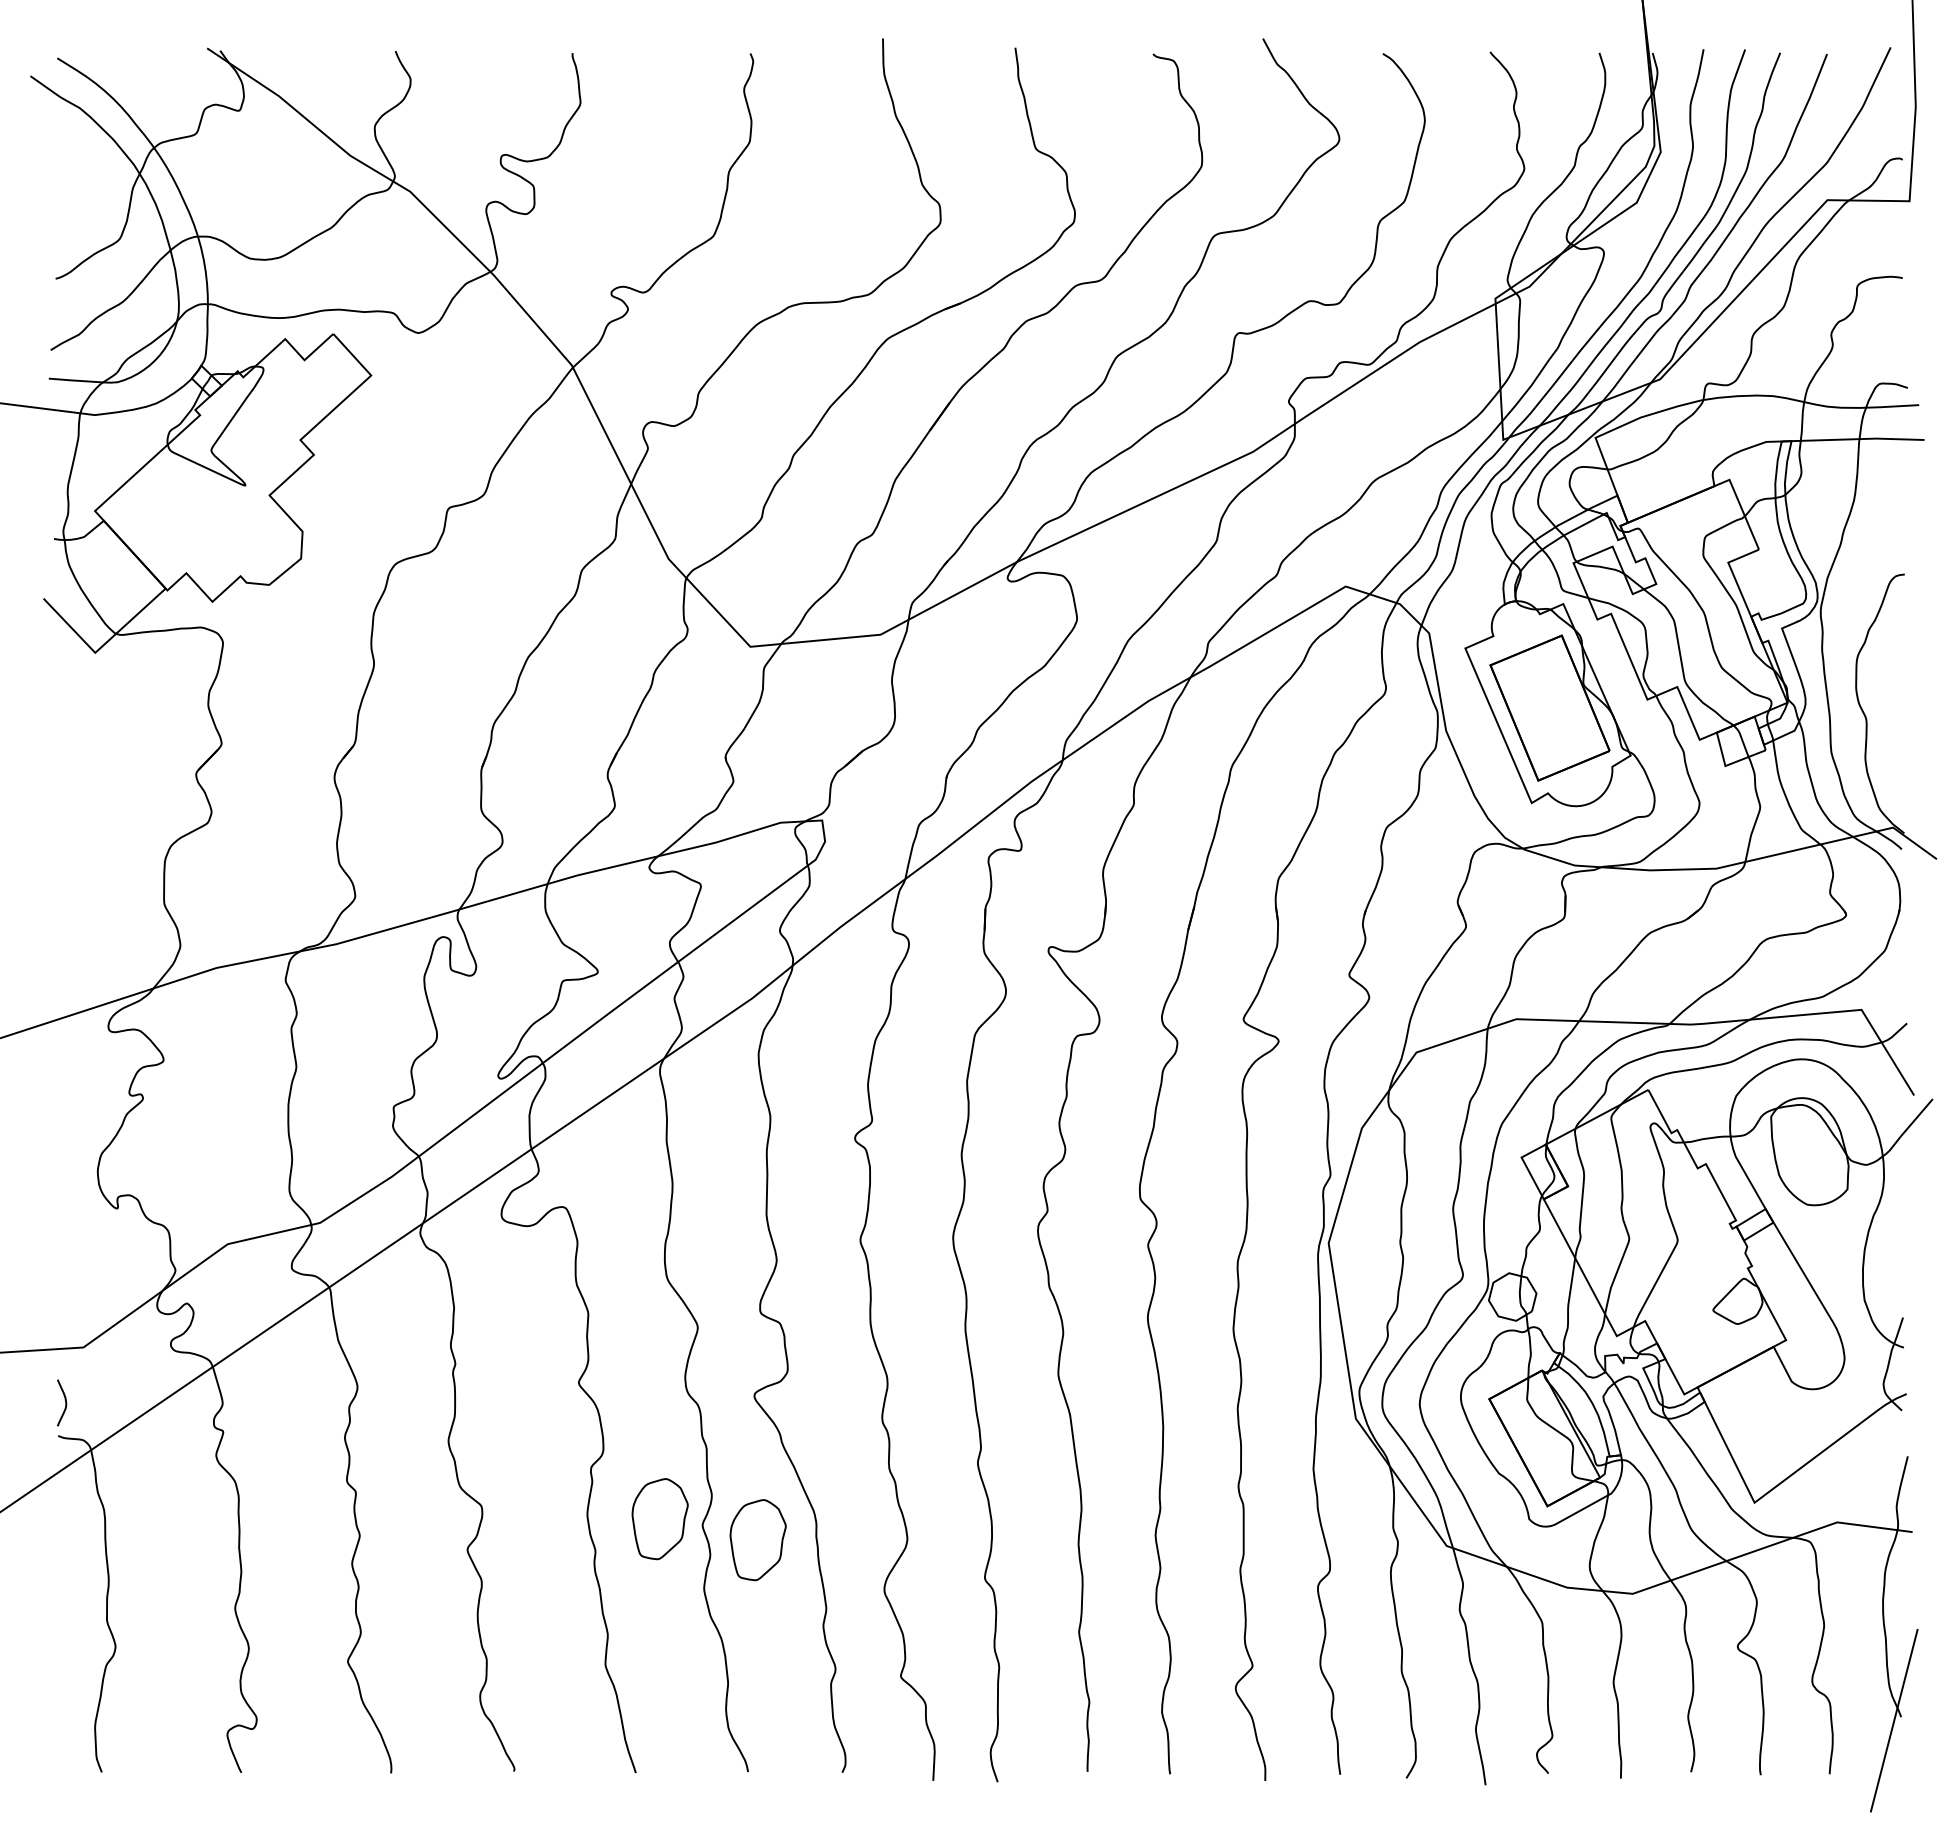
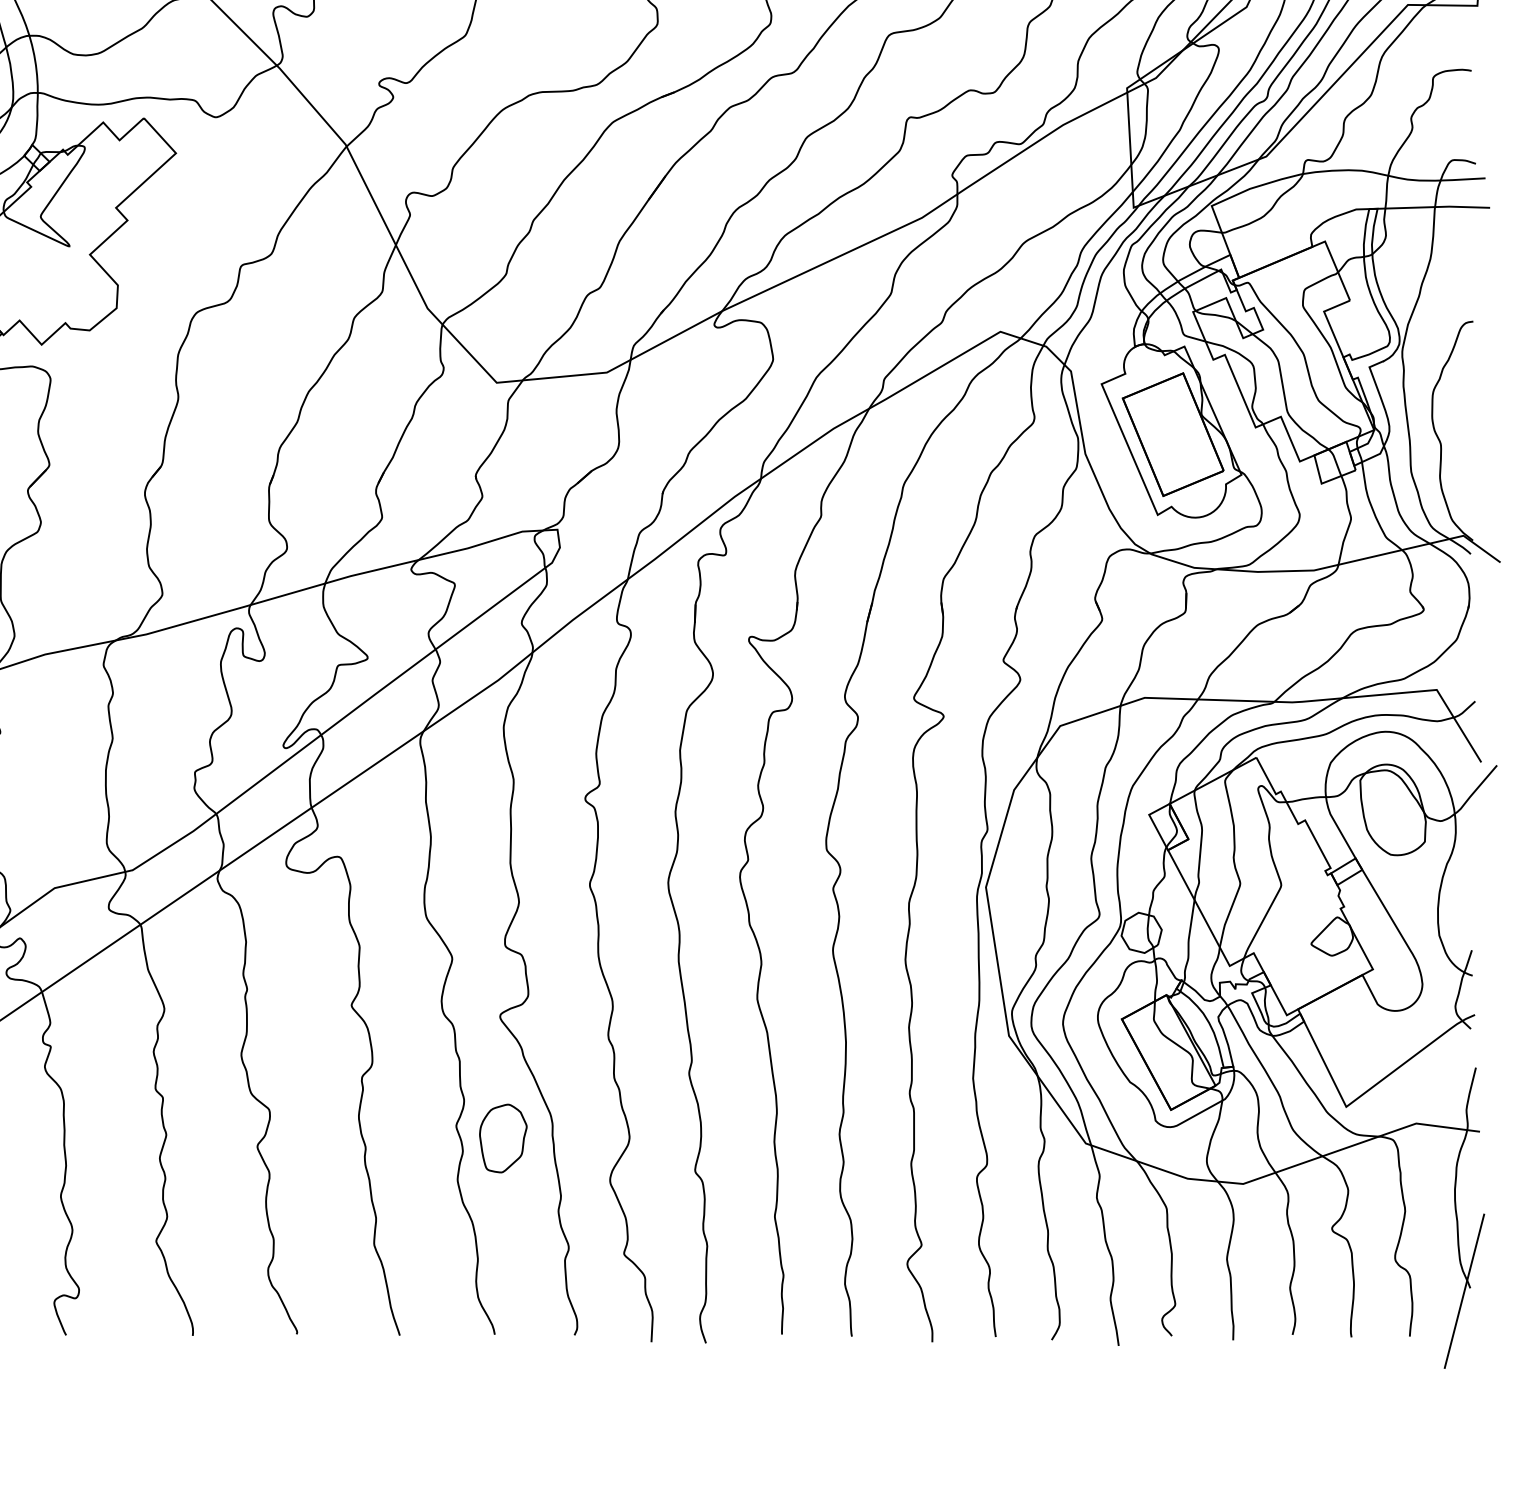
part: (659, 1519) -> (419, 1121), removed

